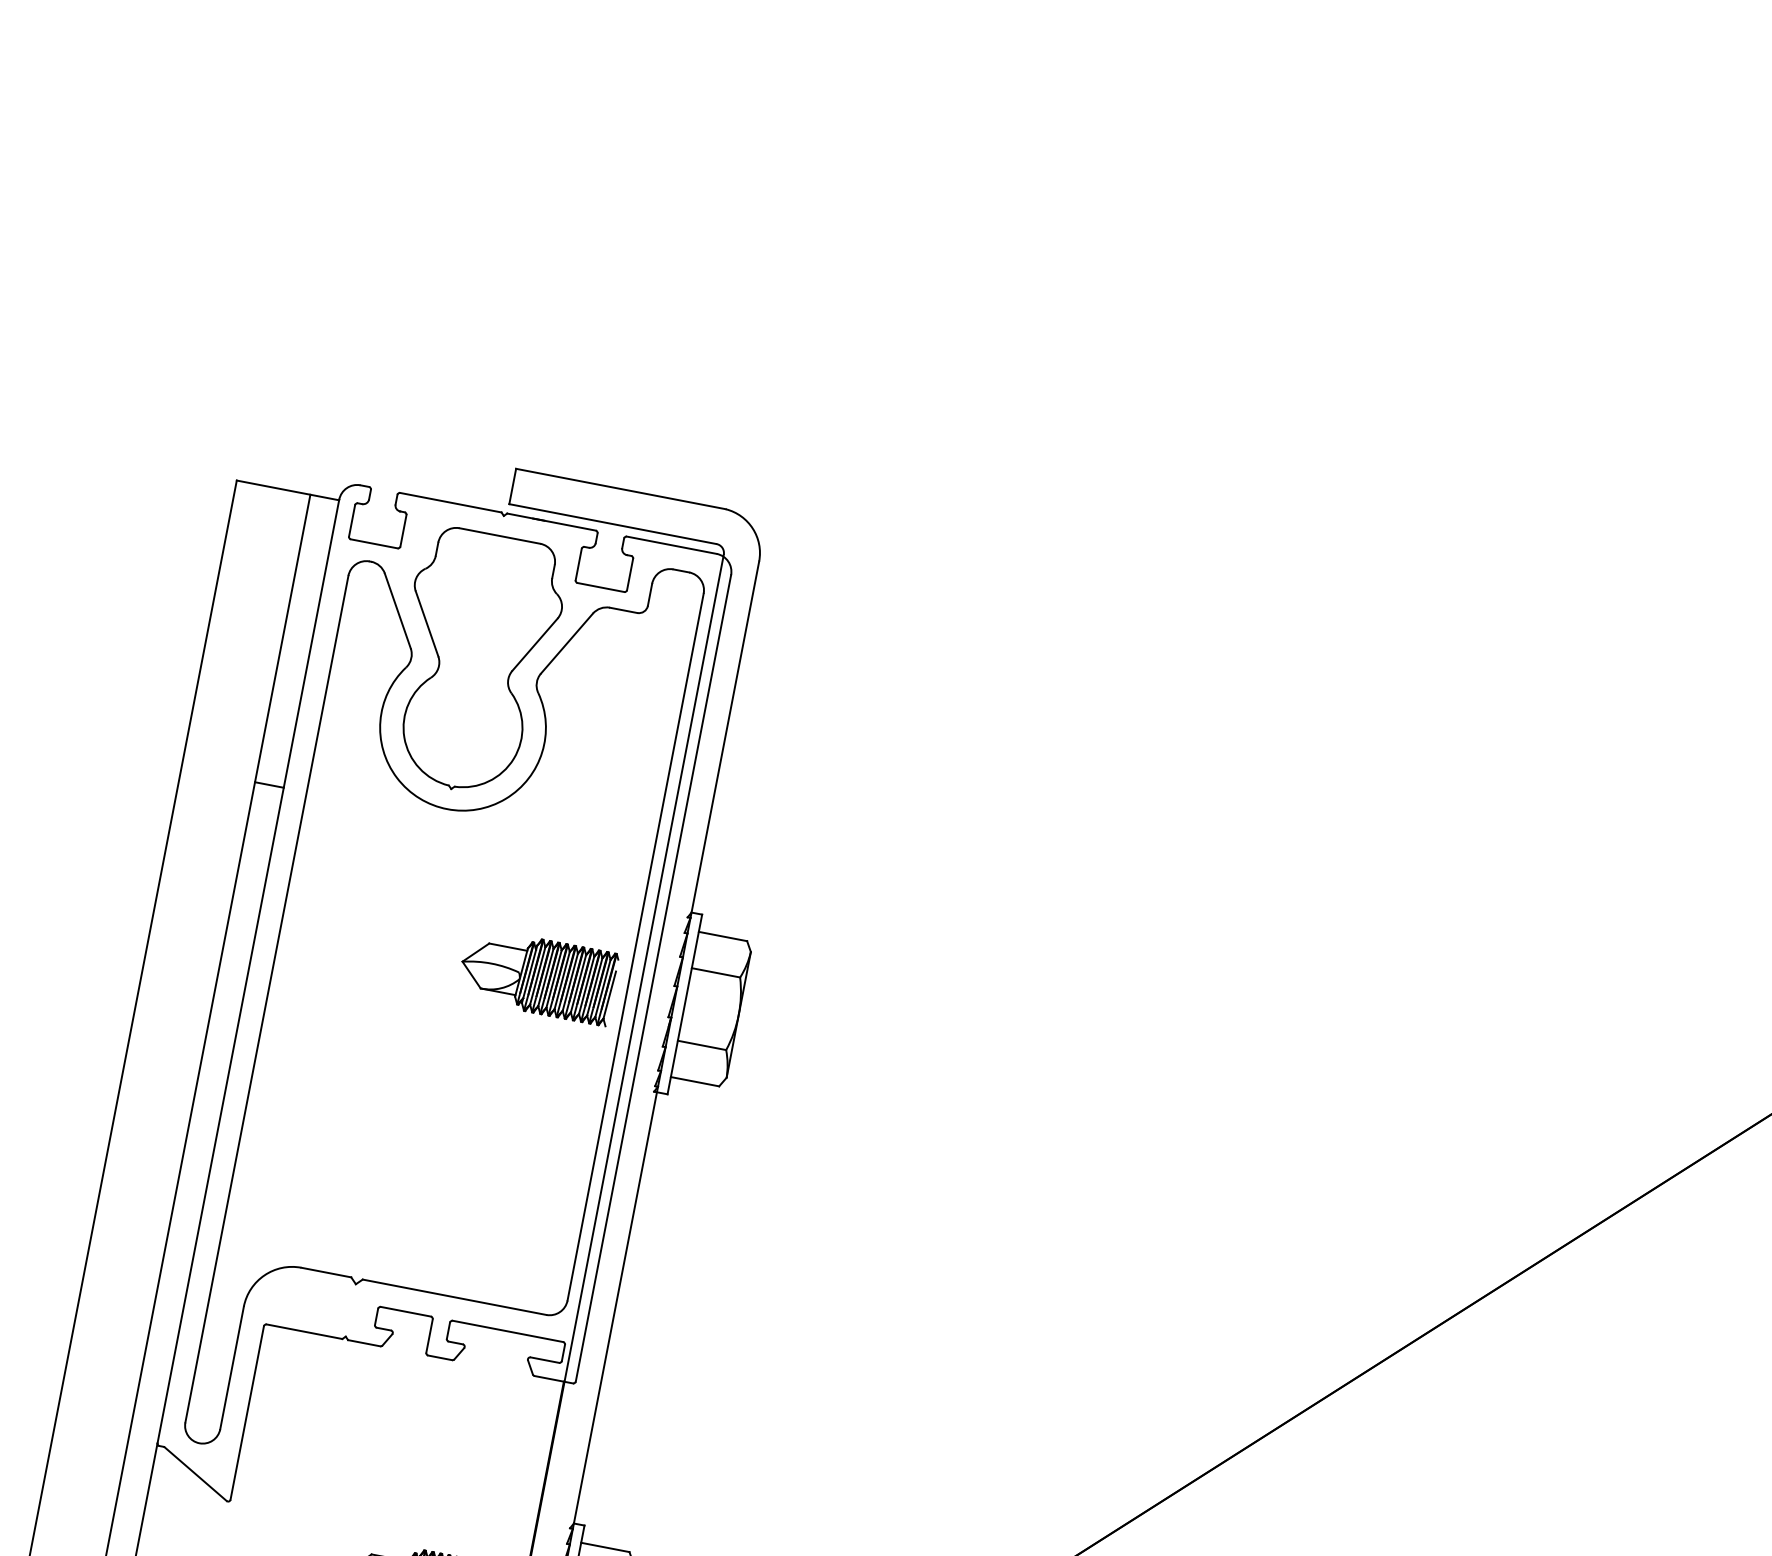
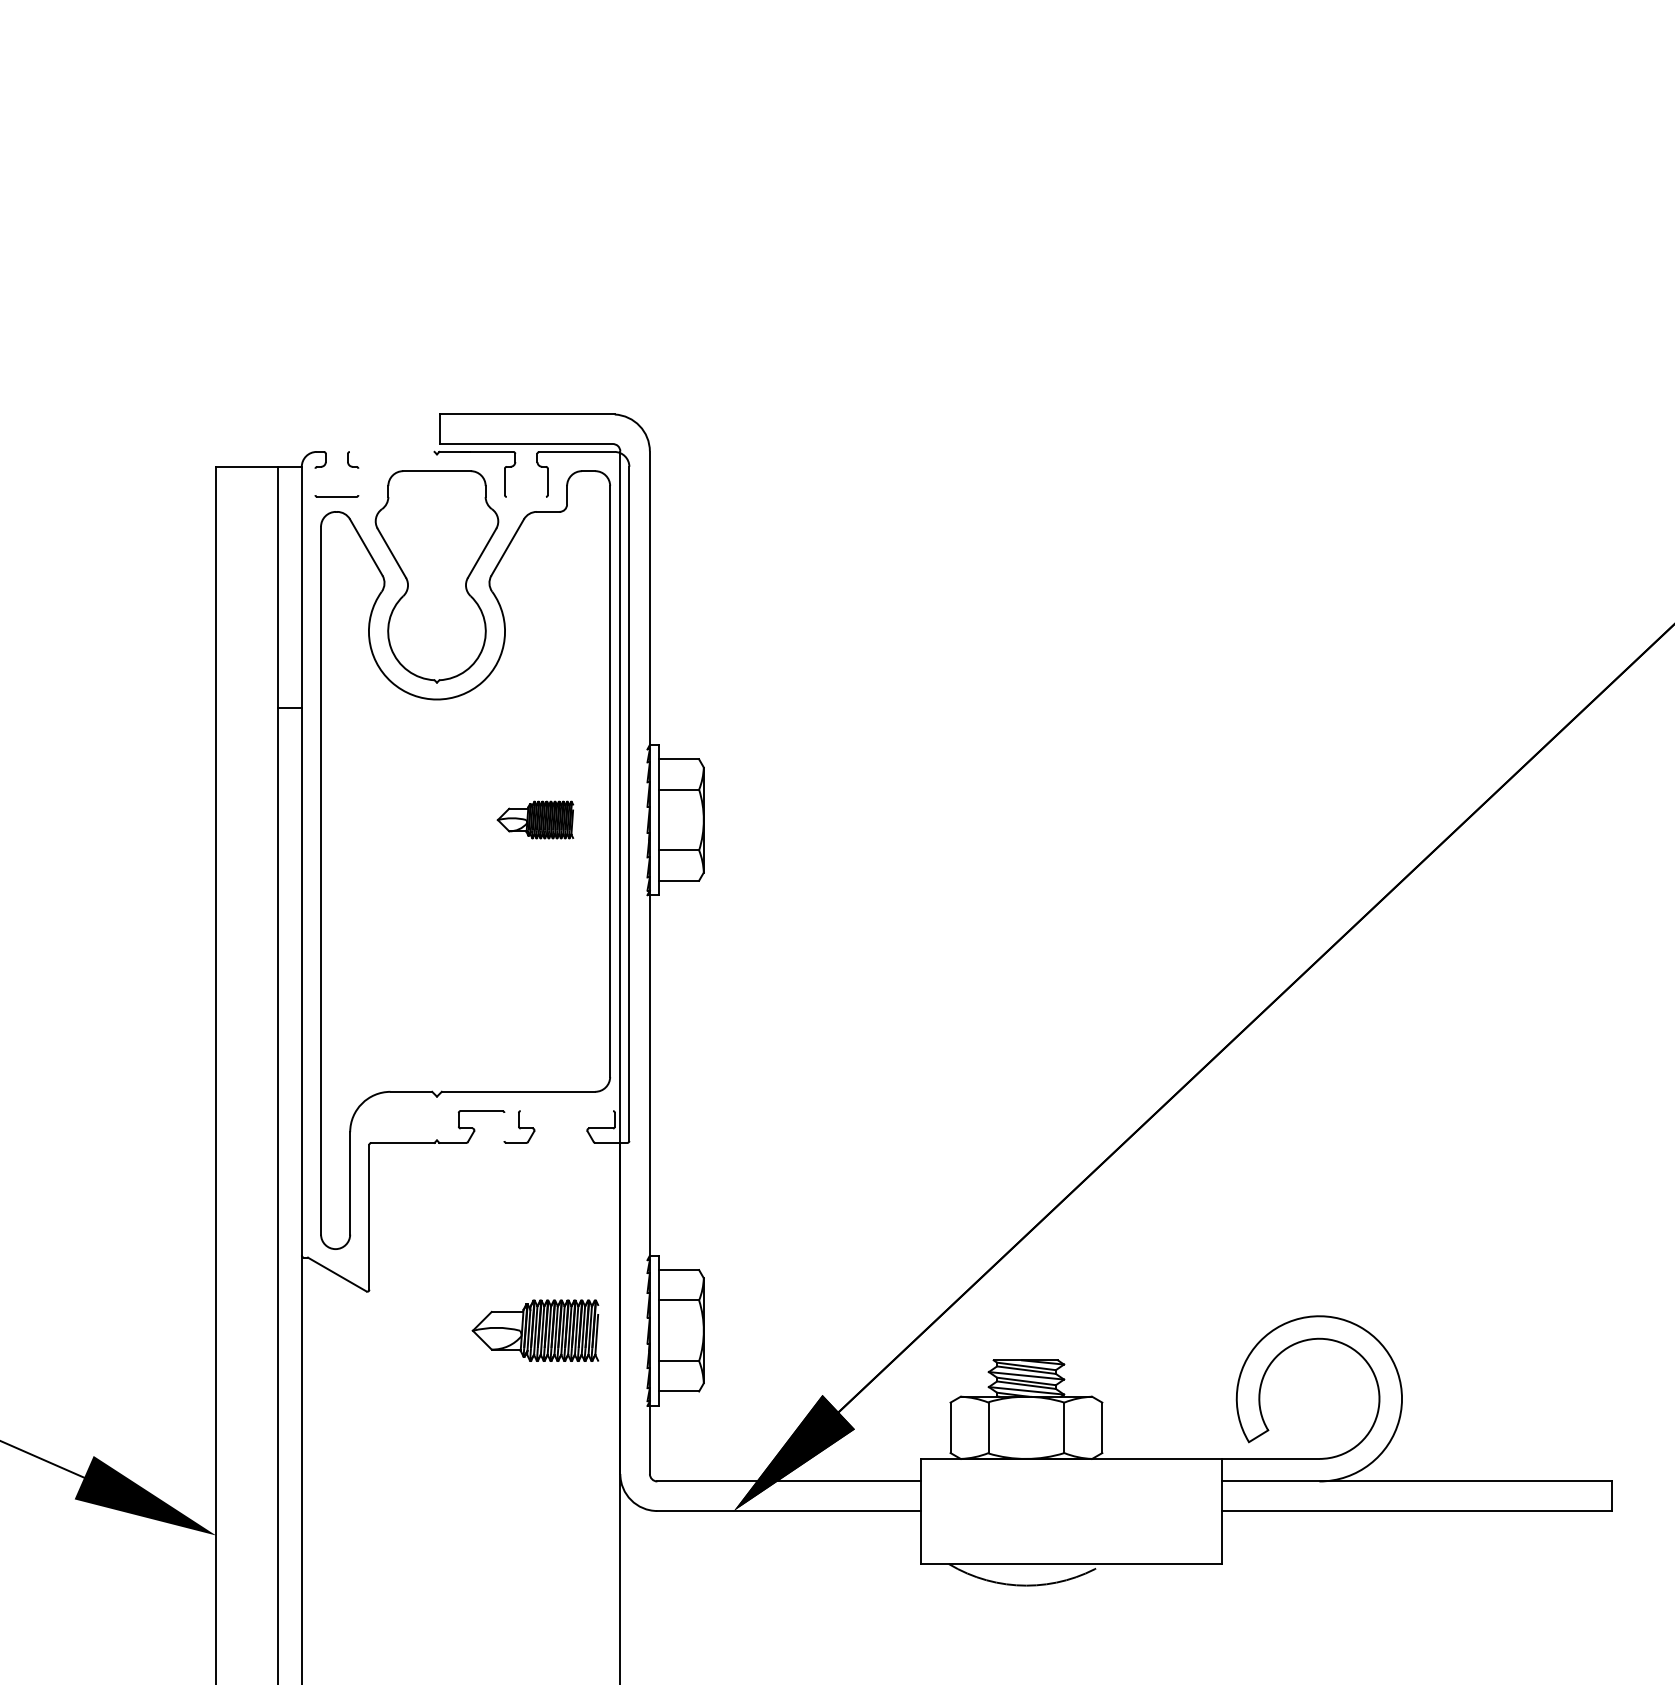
line: (450, 502) -> (391, 451), removed
line: (352, 520) -> (315, 481), removed
line: (403, 530) -> (358, 481), removed
line: (599, 587) -> (525, 497), removed
part: (537, 975) -> (535, 819), size x0.6
line: (507, 1331) -> (566, 1111), removed
line: (429, 1335) -> (504, 1126), removed

